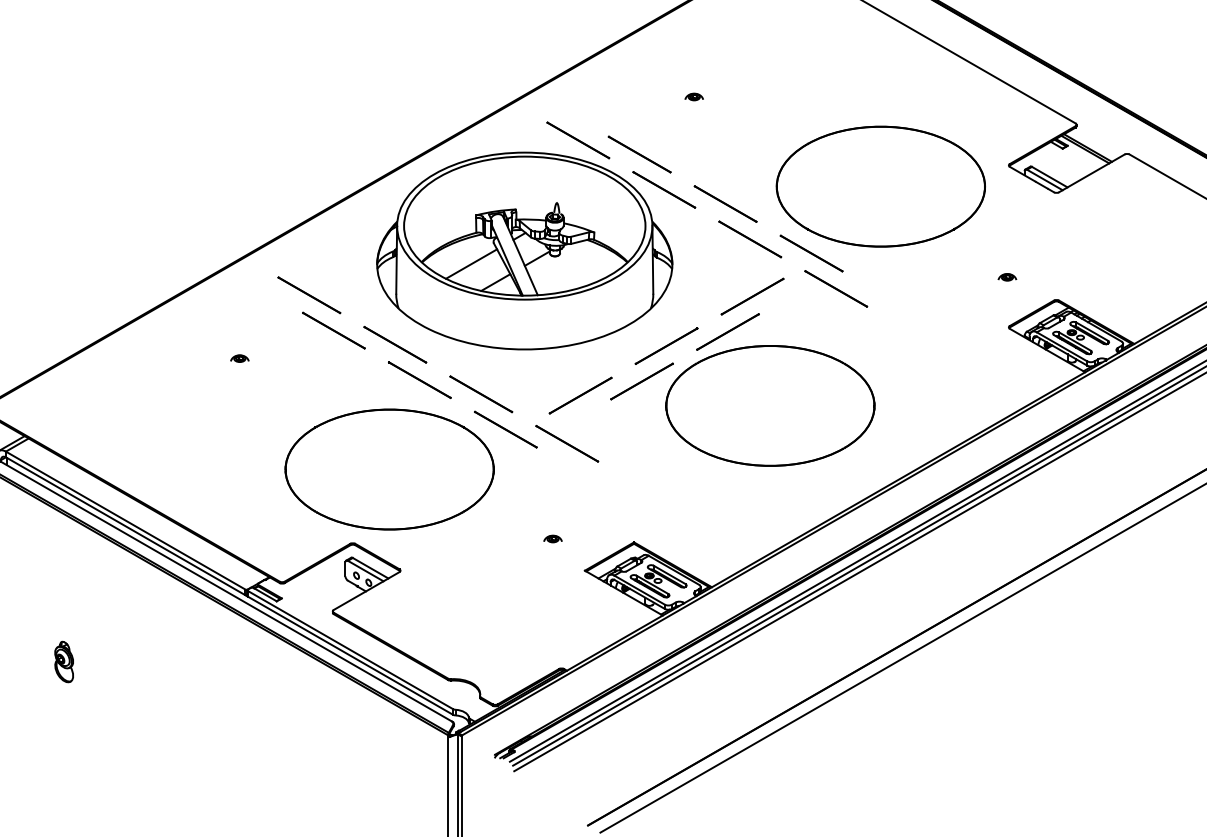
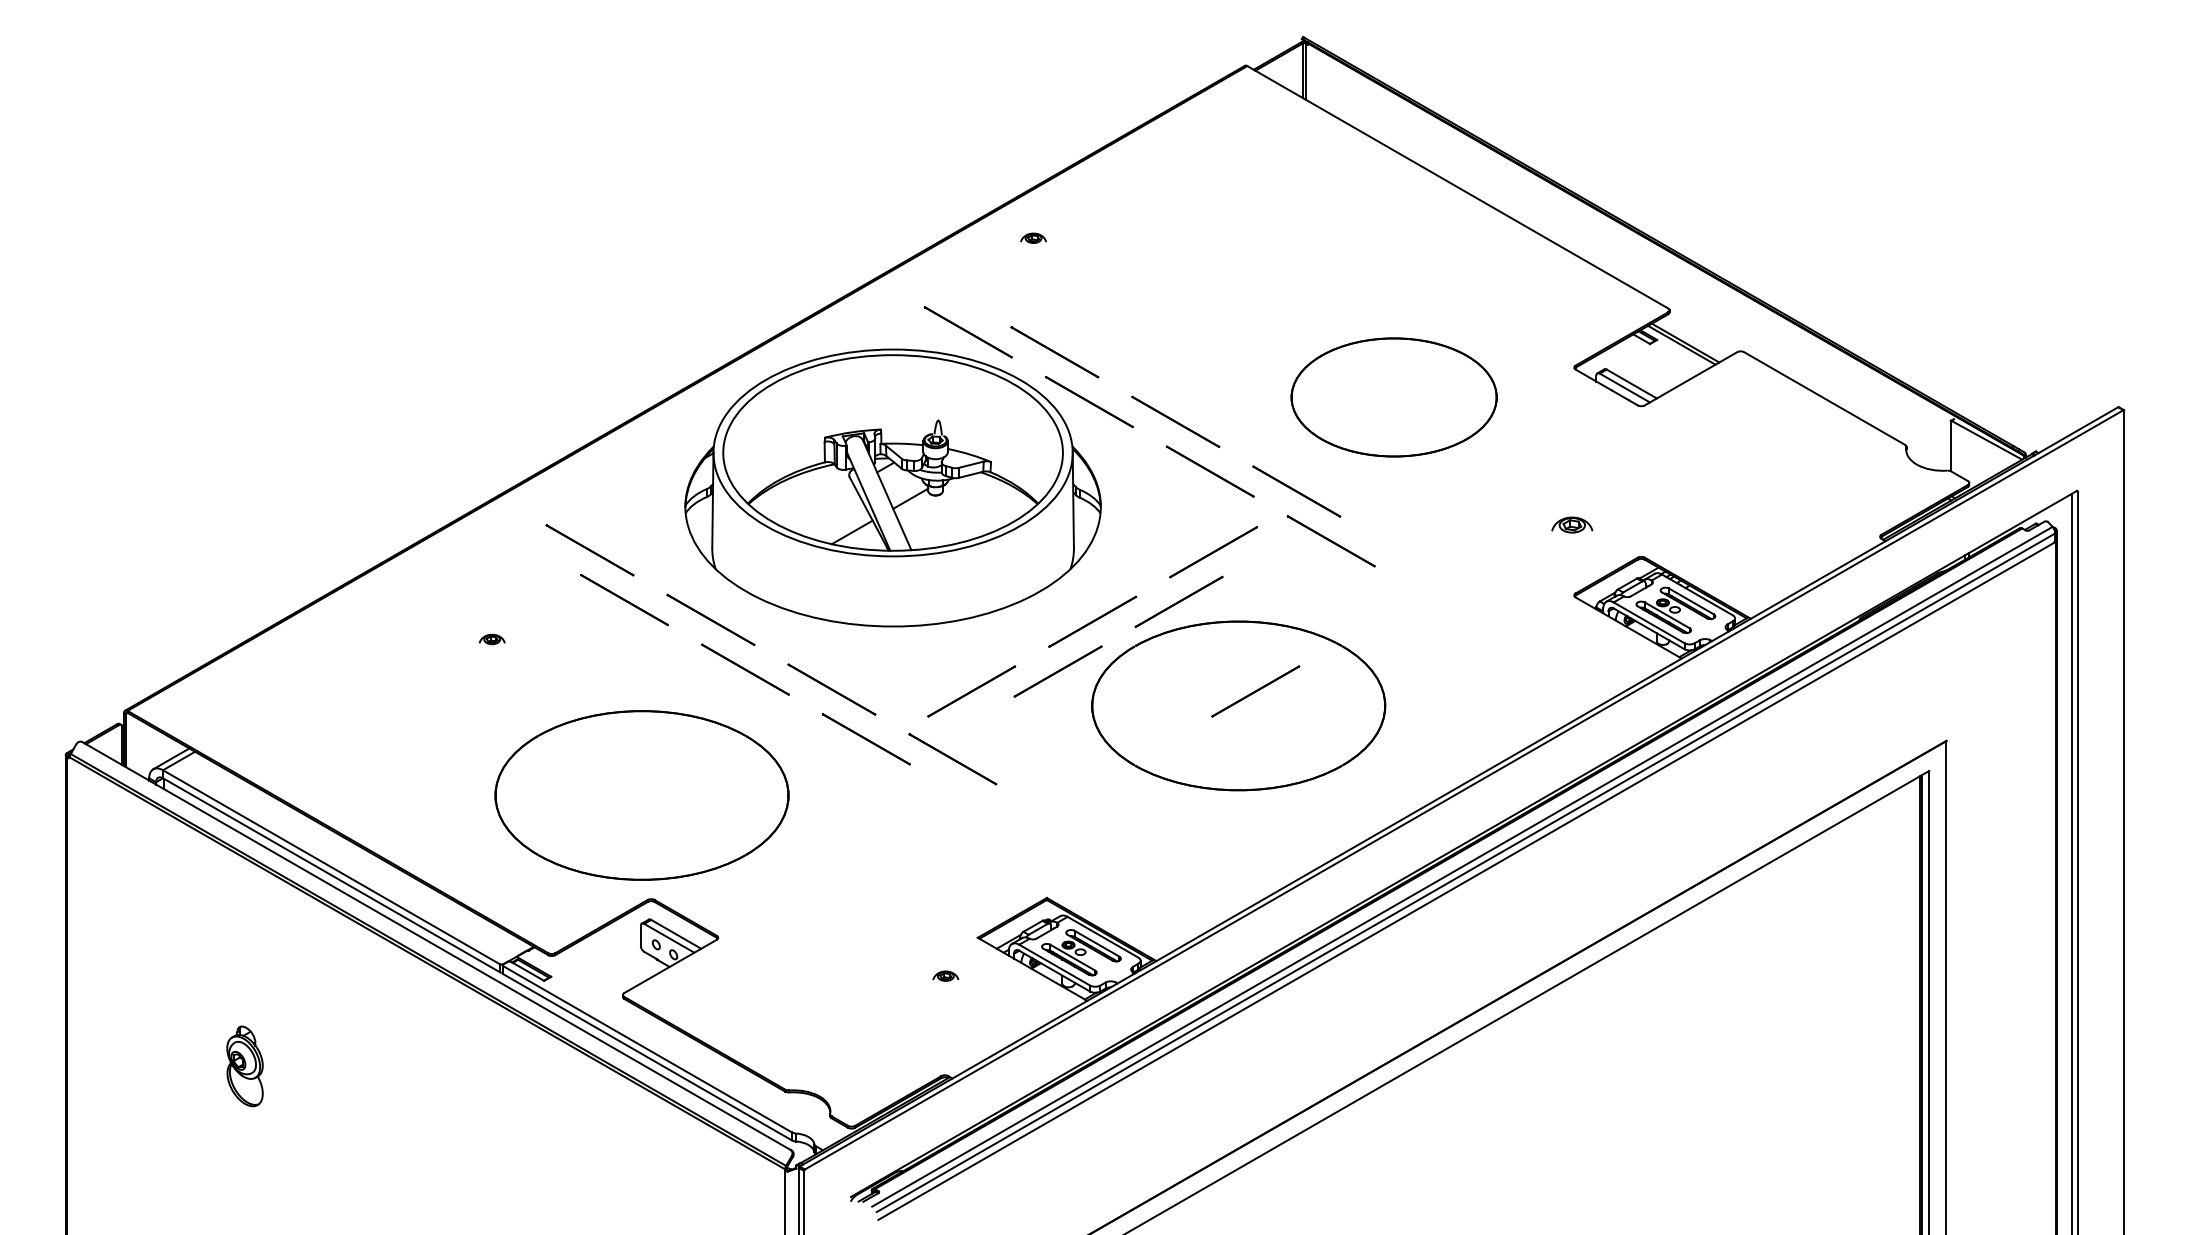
part: (694, 96) -> (1033, 237), moved
part: (880, 186) -> (1393, 397), size x0.7
line: (471, 264) -> (818, 506), removed
part: (1006, 276) -> (1571, 524), size x1.6
line: (782, 395) -> (1255, 691), added
part: (389, 469) -> (641, 795), moved
part: (552, 538) -> (945, 975), moved
part: (63, 661) -> (244, 1065), size x1.4

